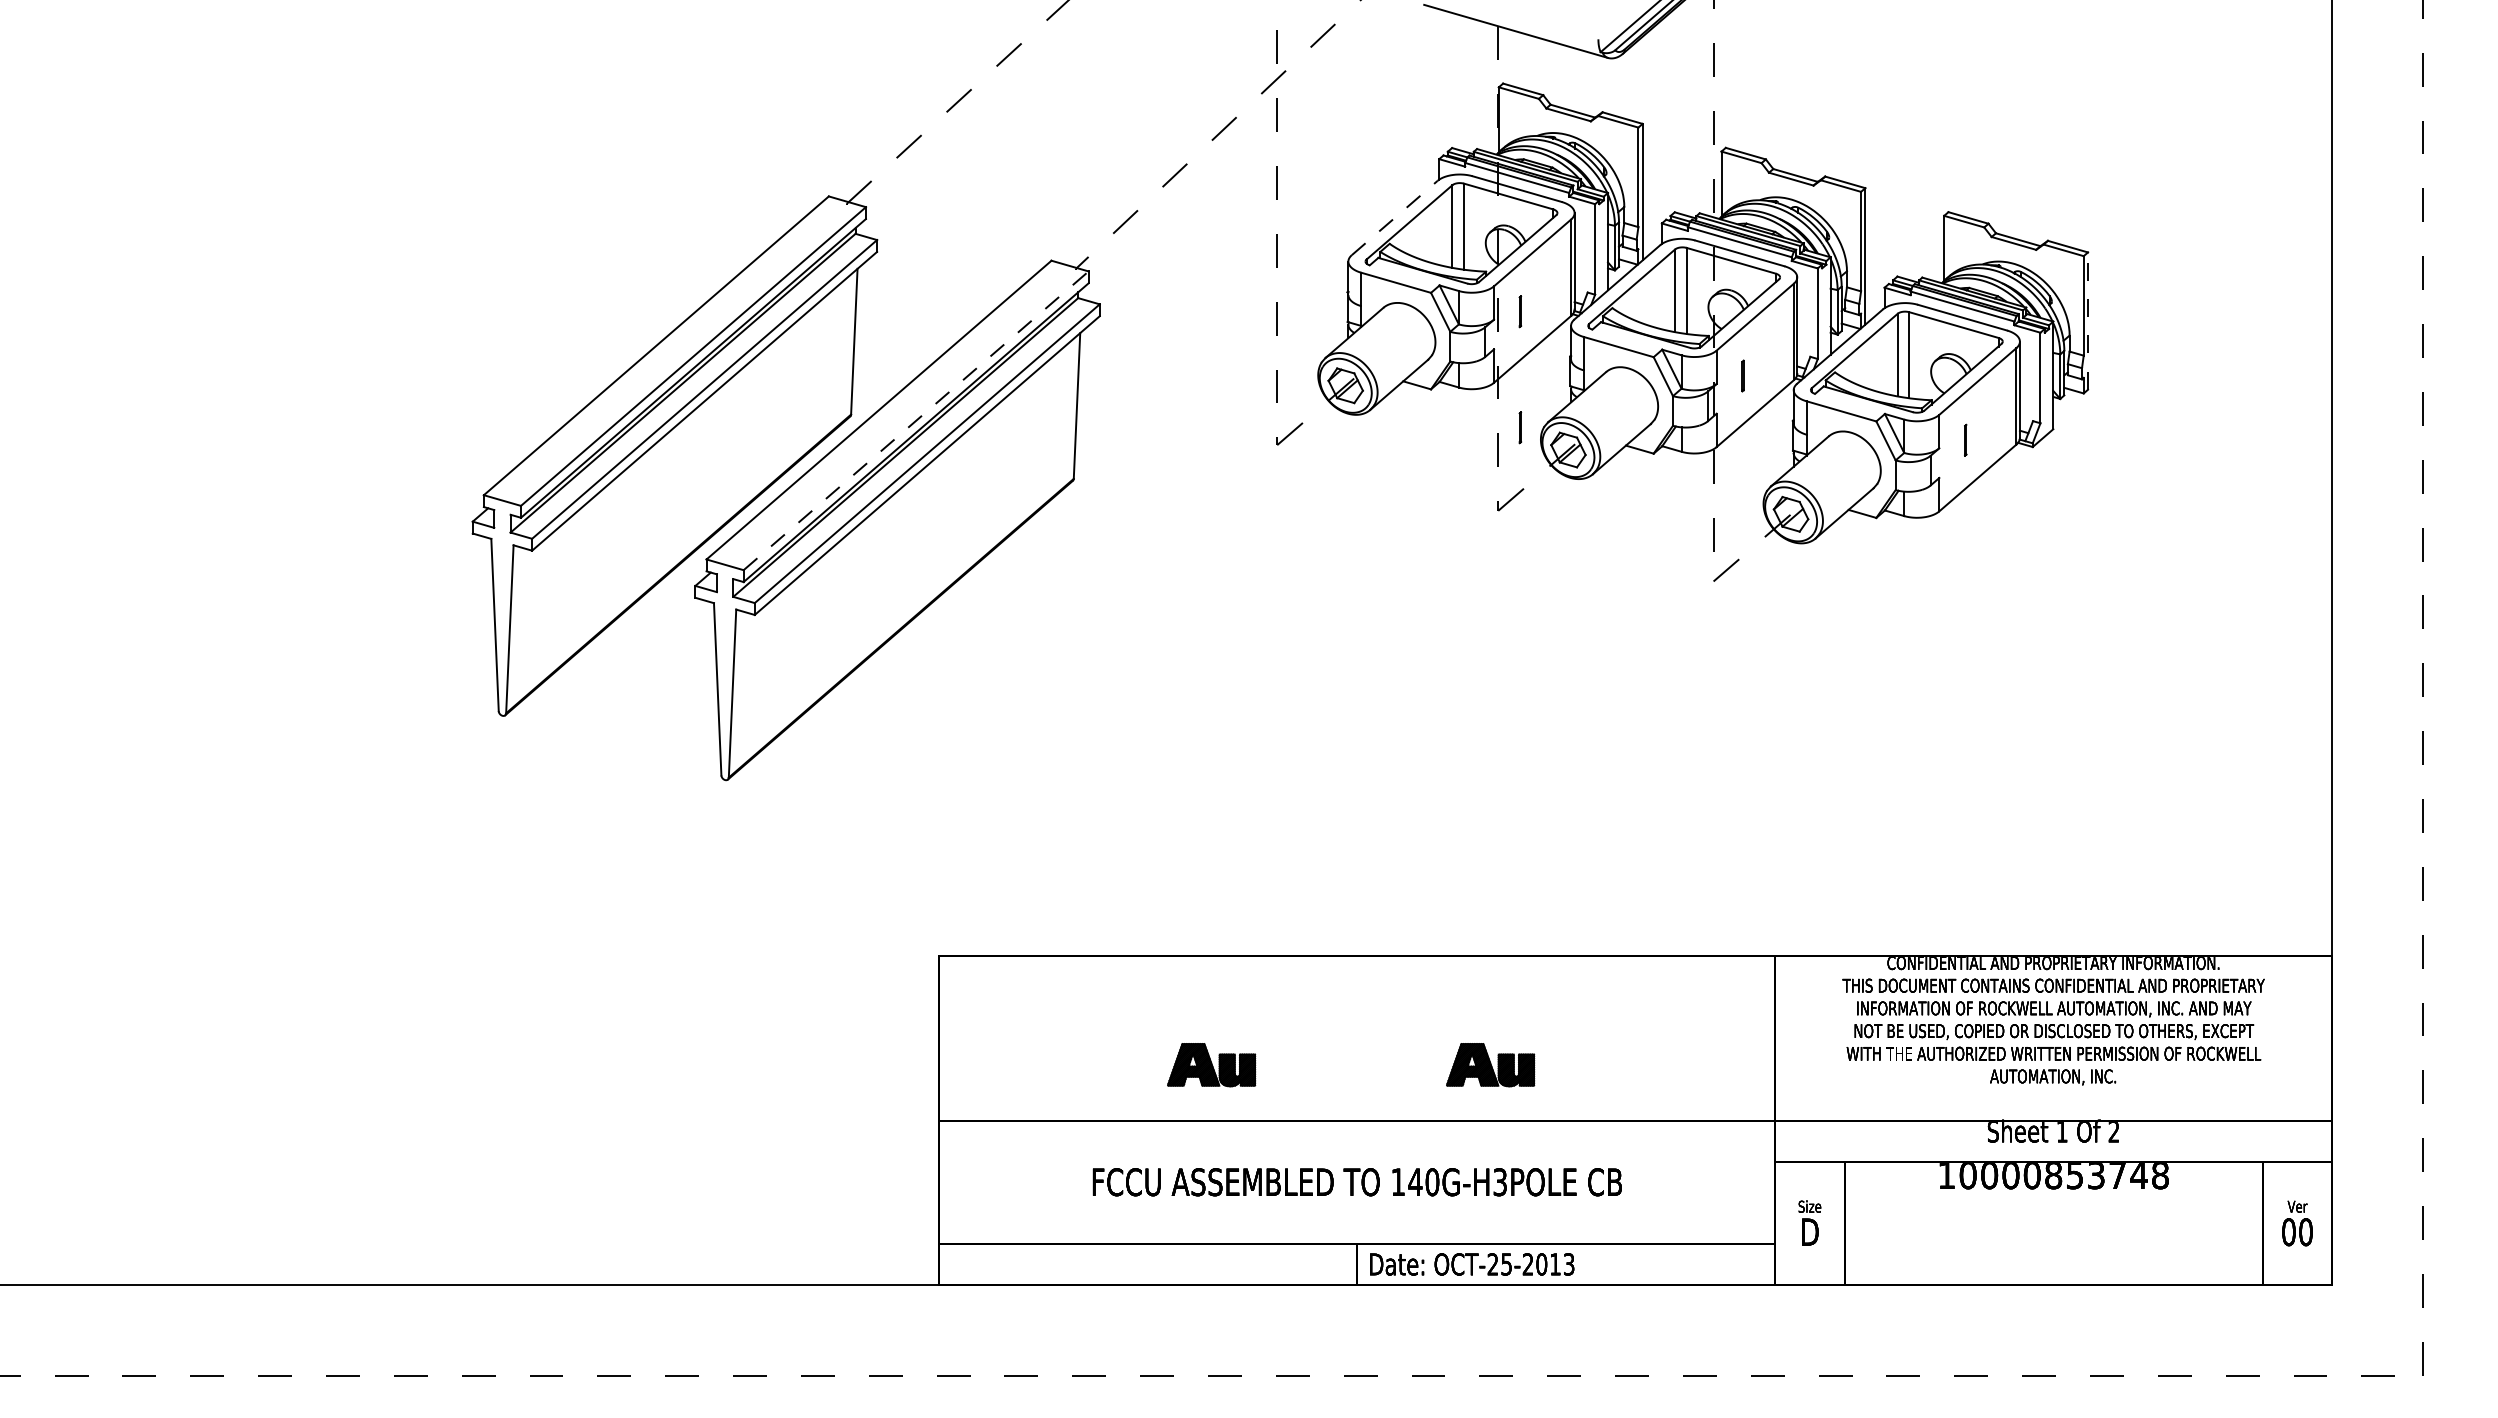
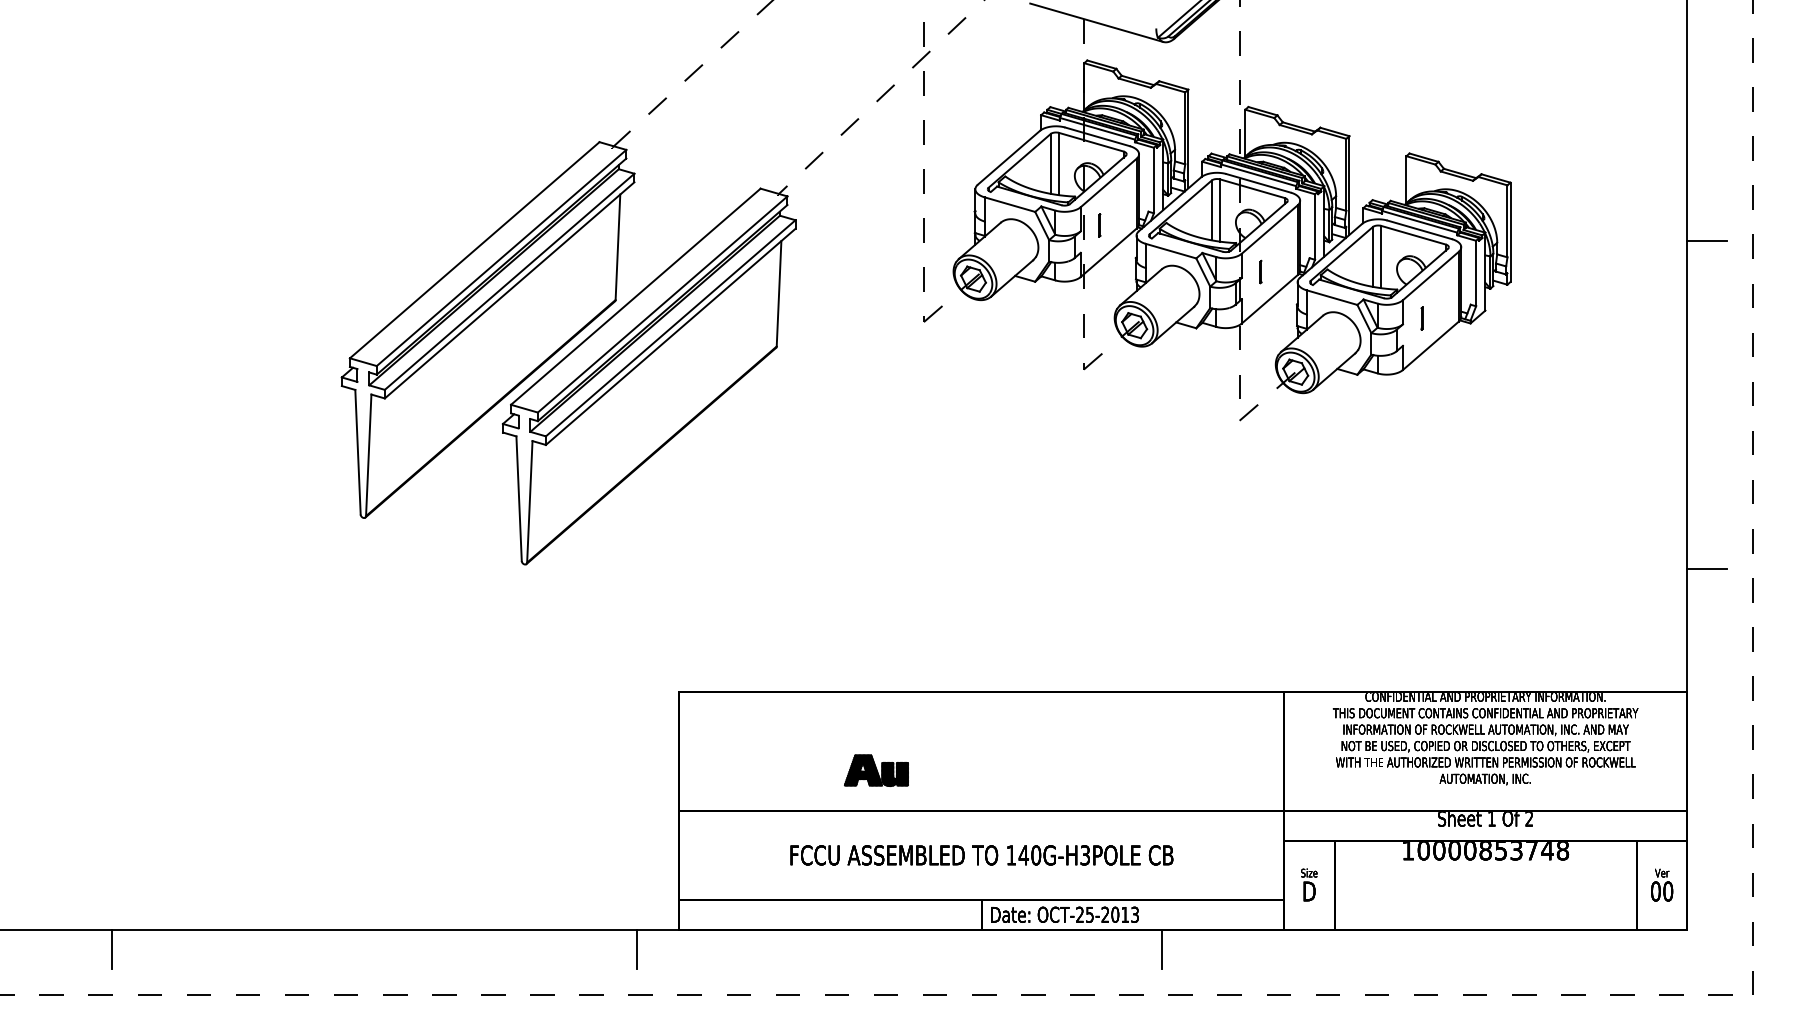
line: (1394, 218) -> (1008, 158), dashed -> solid
line: (2088, 321) -> (1510, 232), dashed -> solid
line: (2359, 332) -> (1706, 240), added
line: (916, 420) -> (662, 304), dashed -> solid
line: (1520, 427) -> (1099, 309), removed
line: (2359, 786) -> (1706, 569), added
part: (1490, 1065) -> (1078, 770), removed
line: (155, 1311) -> (112, 948), added
line: (881, 1311) -> (637, 948), added
line: (1606, 1311) -> (1162, 948), added

